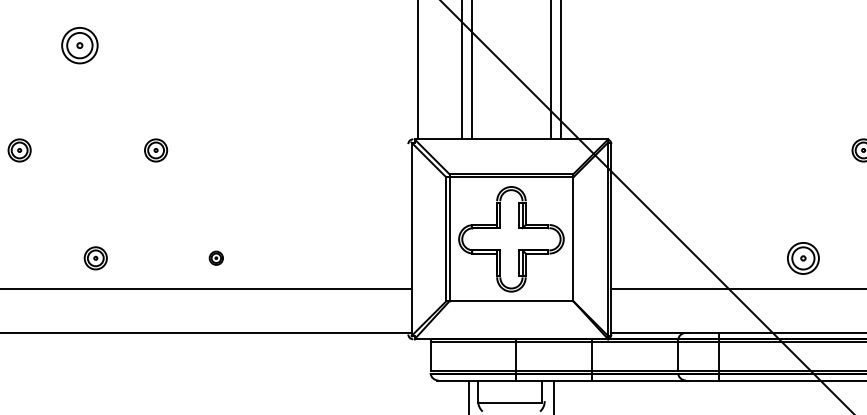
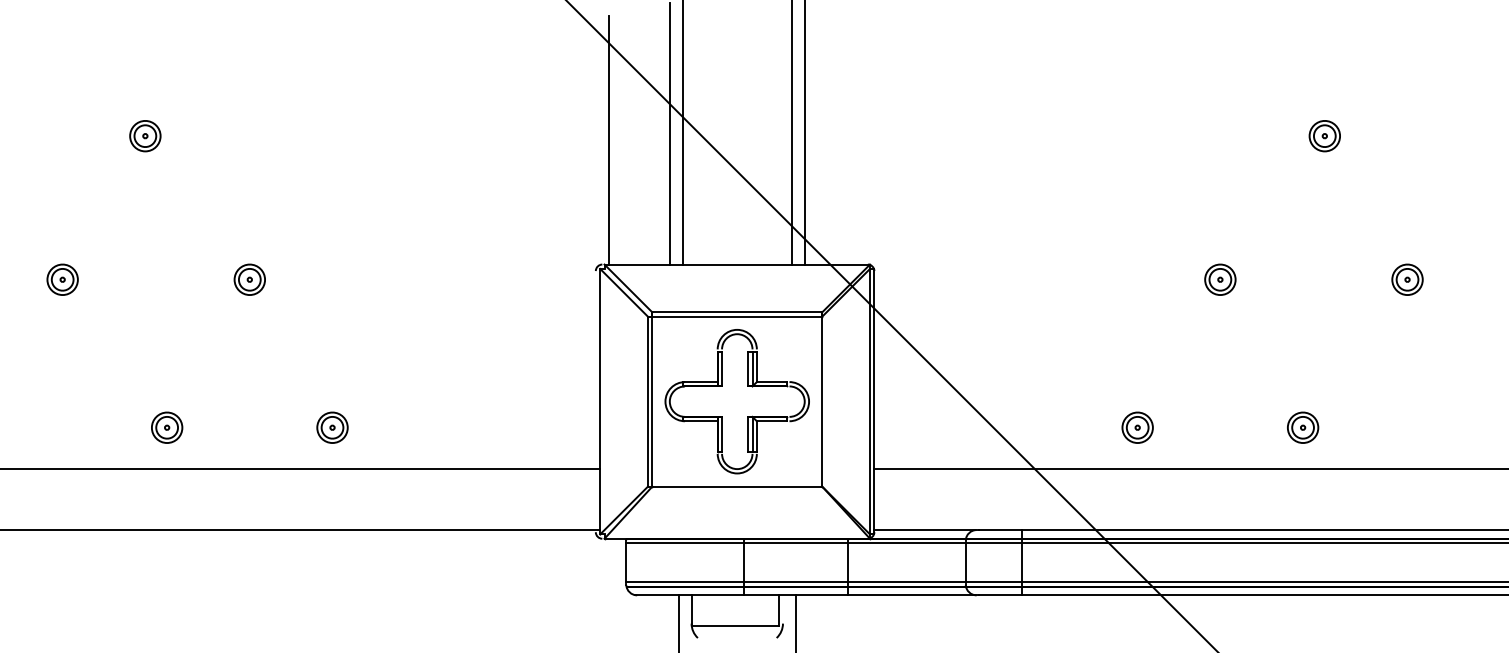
part: (80, 46) -> (145, 136), size x0.62
part: (216, 258) -> (332, 427), size x1.67
part: (803, 258) -> (1137, 427), size x0.71

